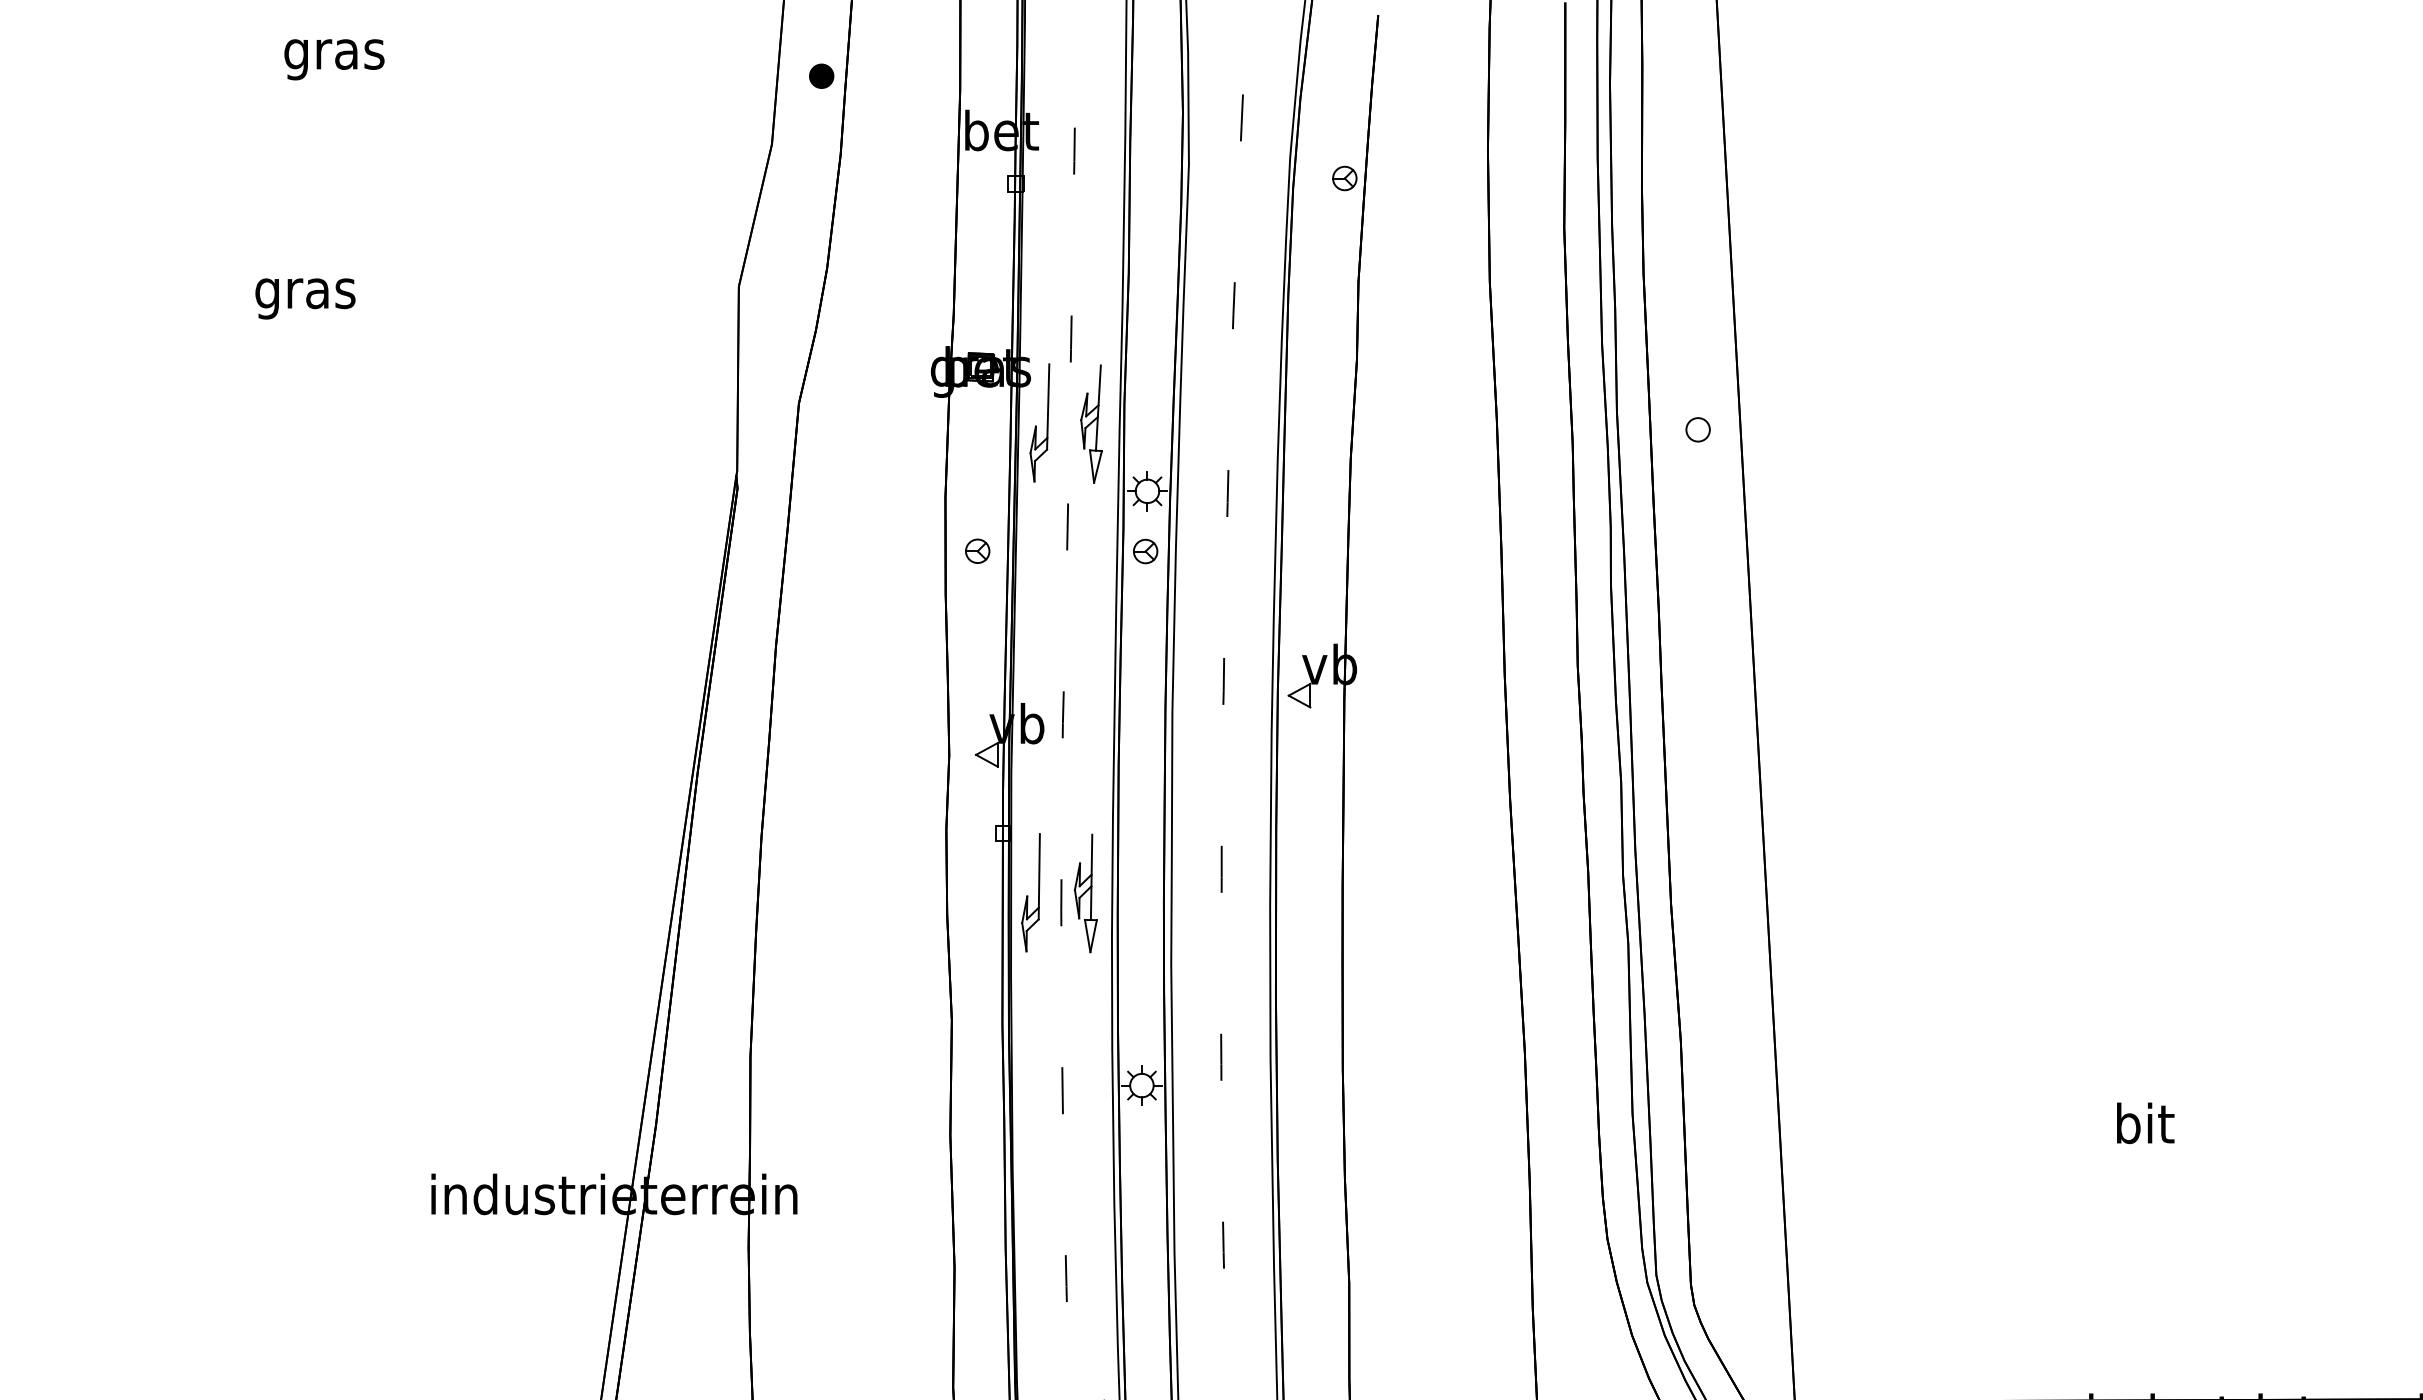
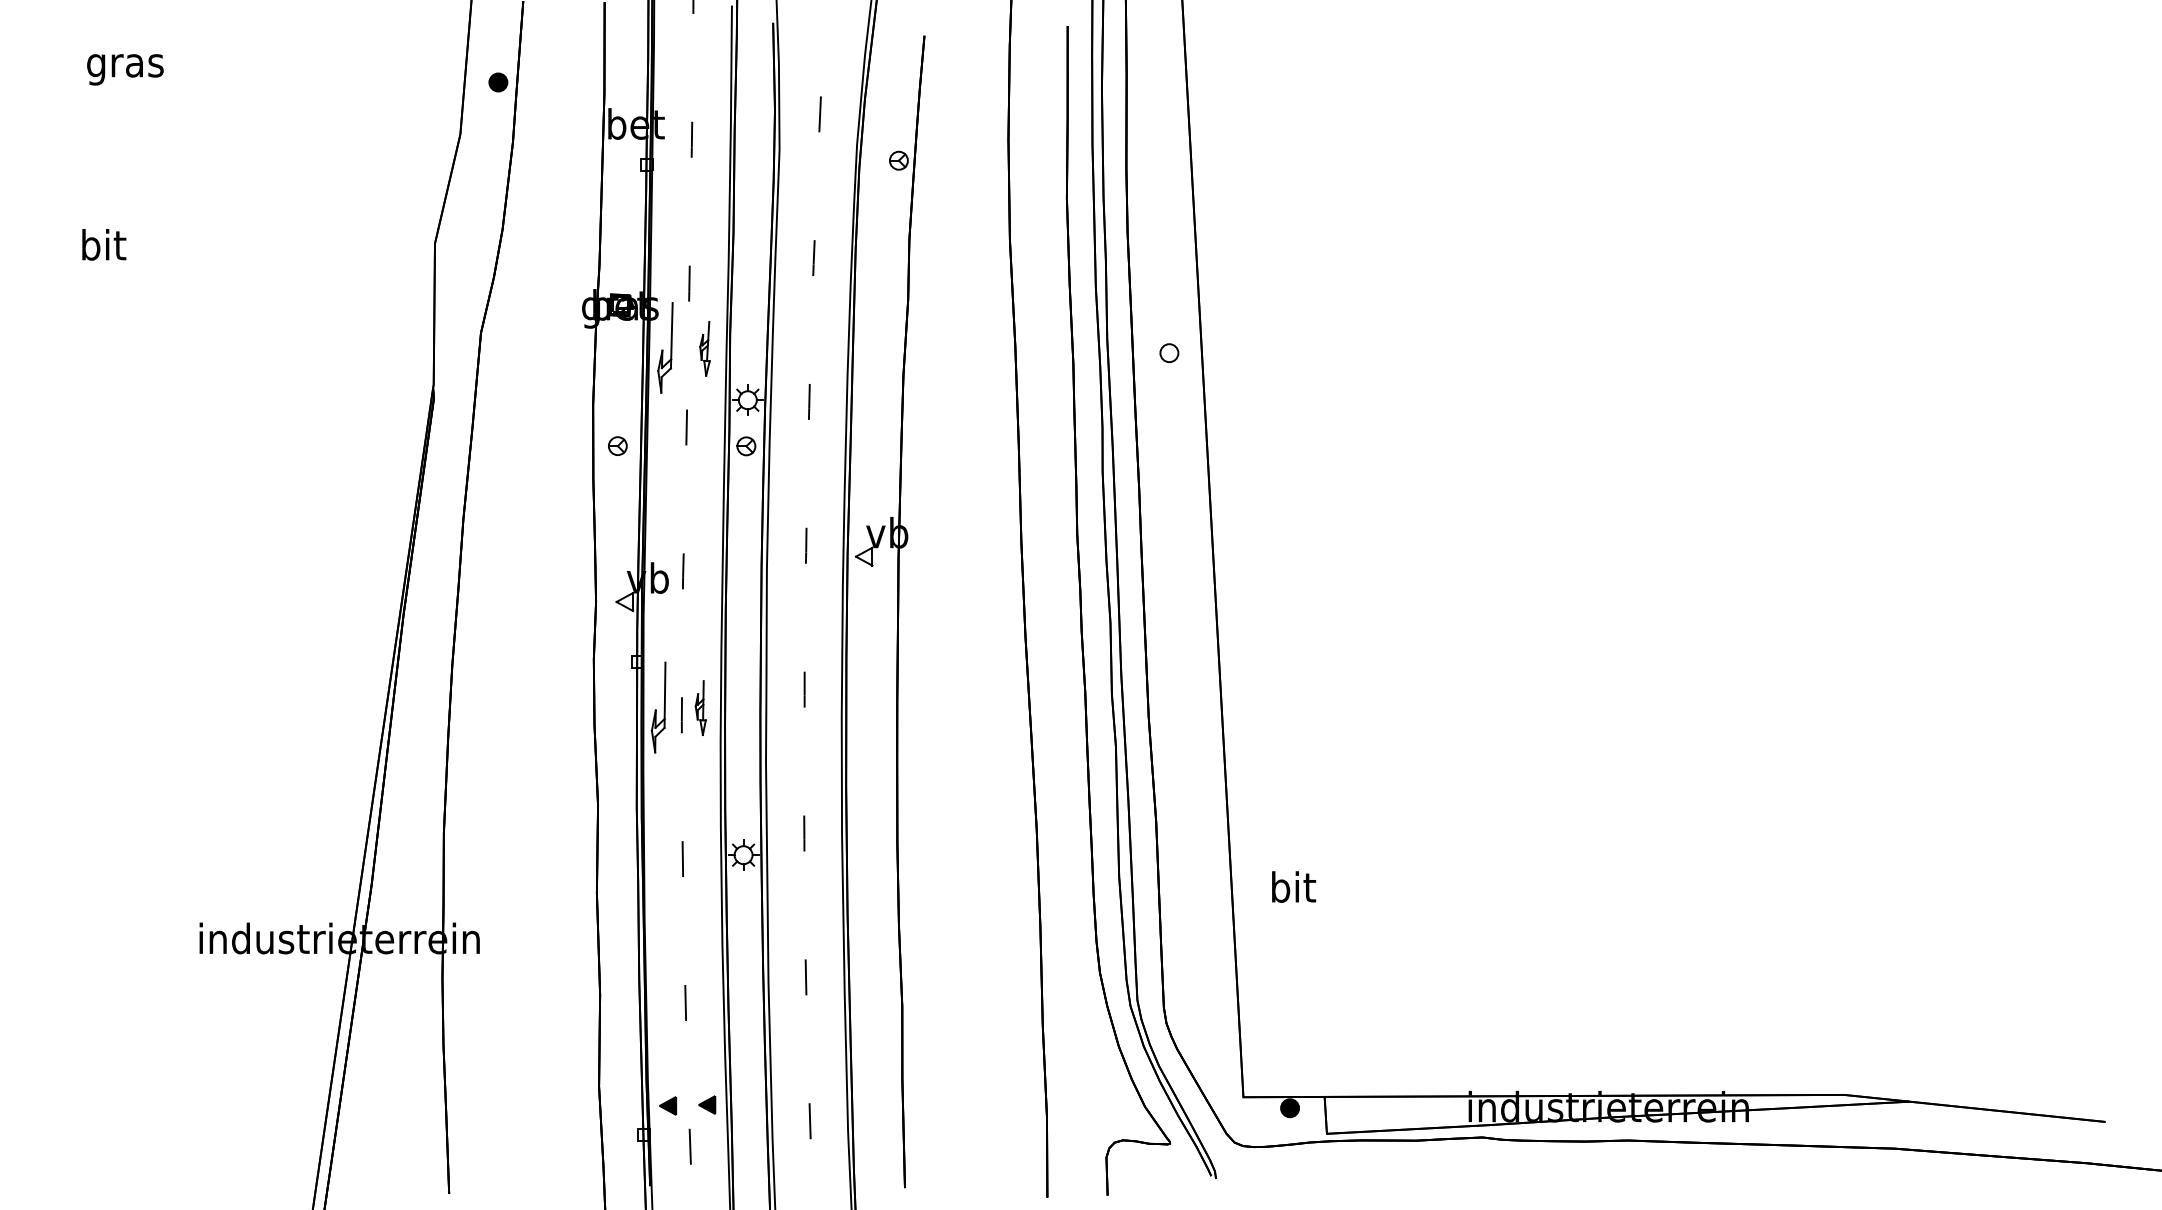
text: (304, 293) -> (102, 248), gras -> bit
part: (1090, 423) -> (704, 348), size x0.6
part: (1085, 892) -> (700, 707), size x0.6
text: (2146, 1122) -> (1294, 886), moved

